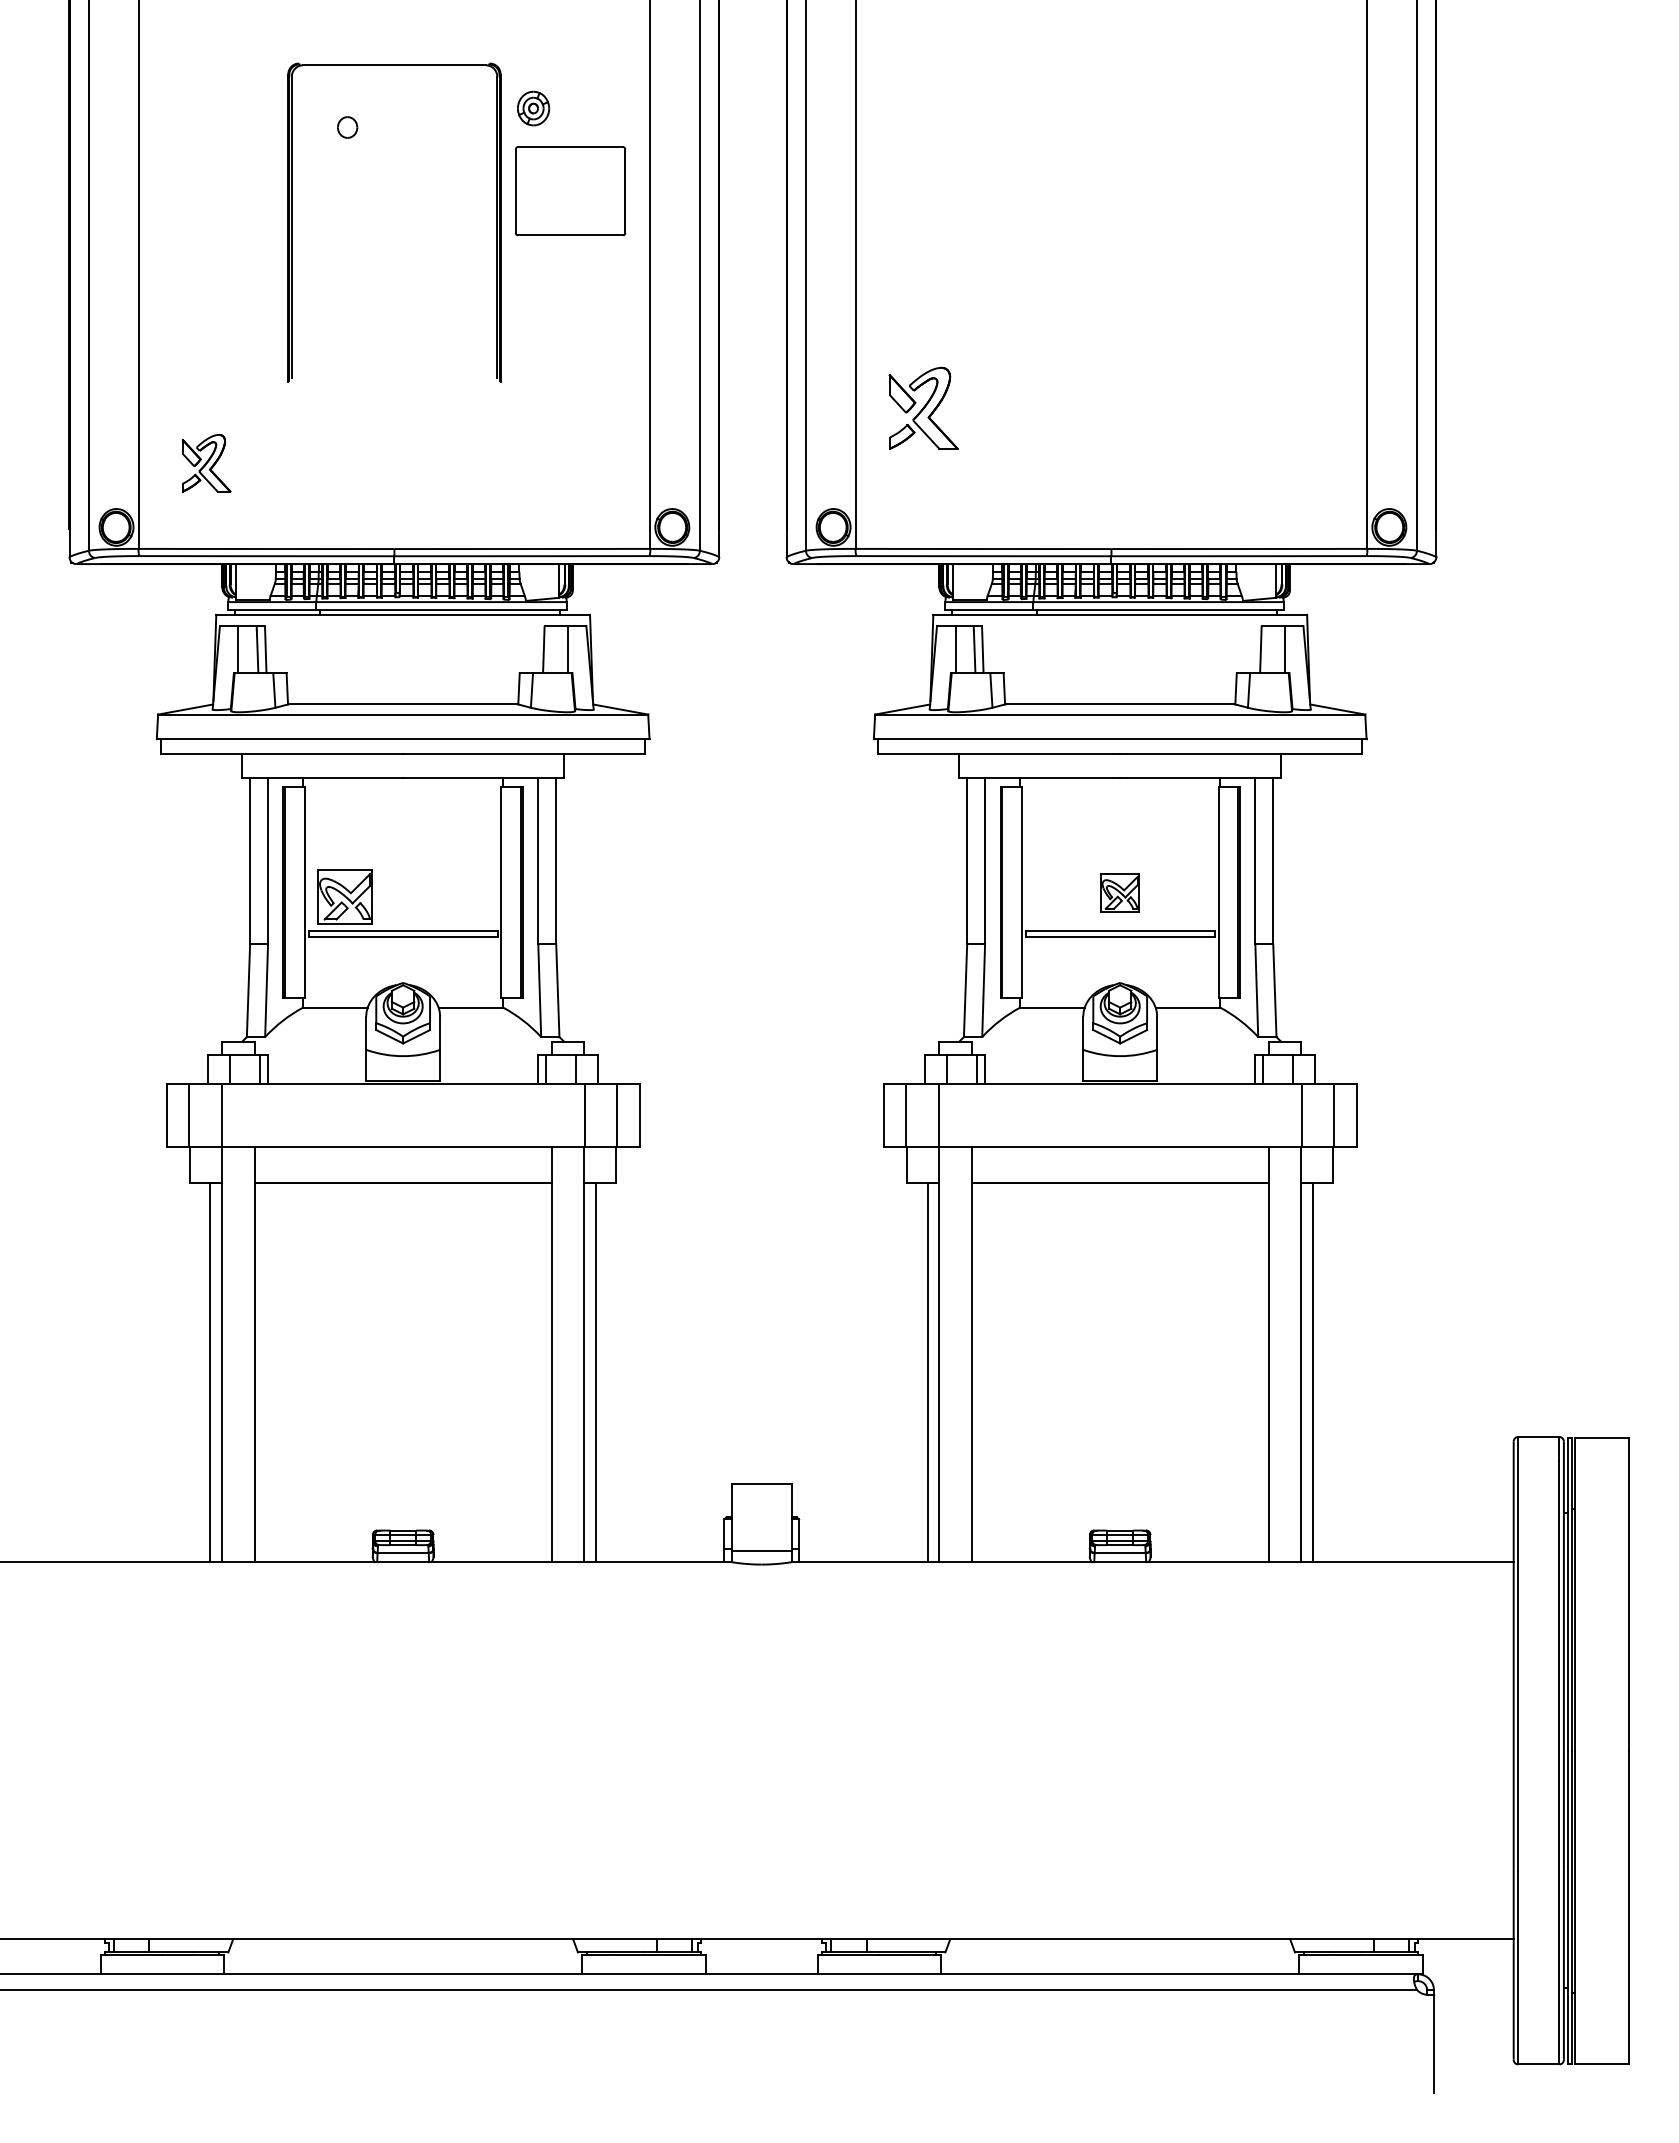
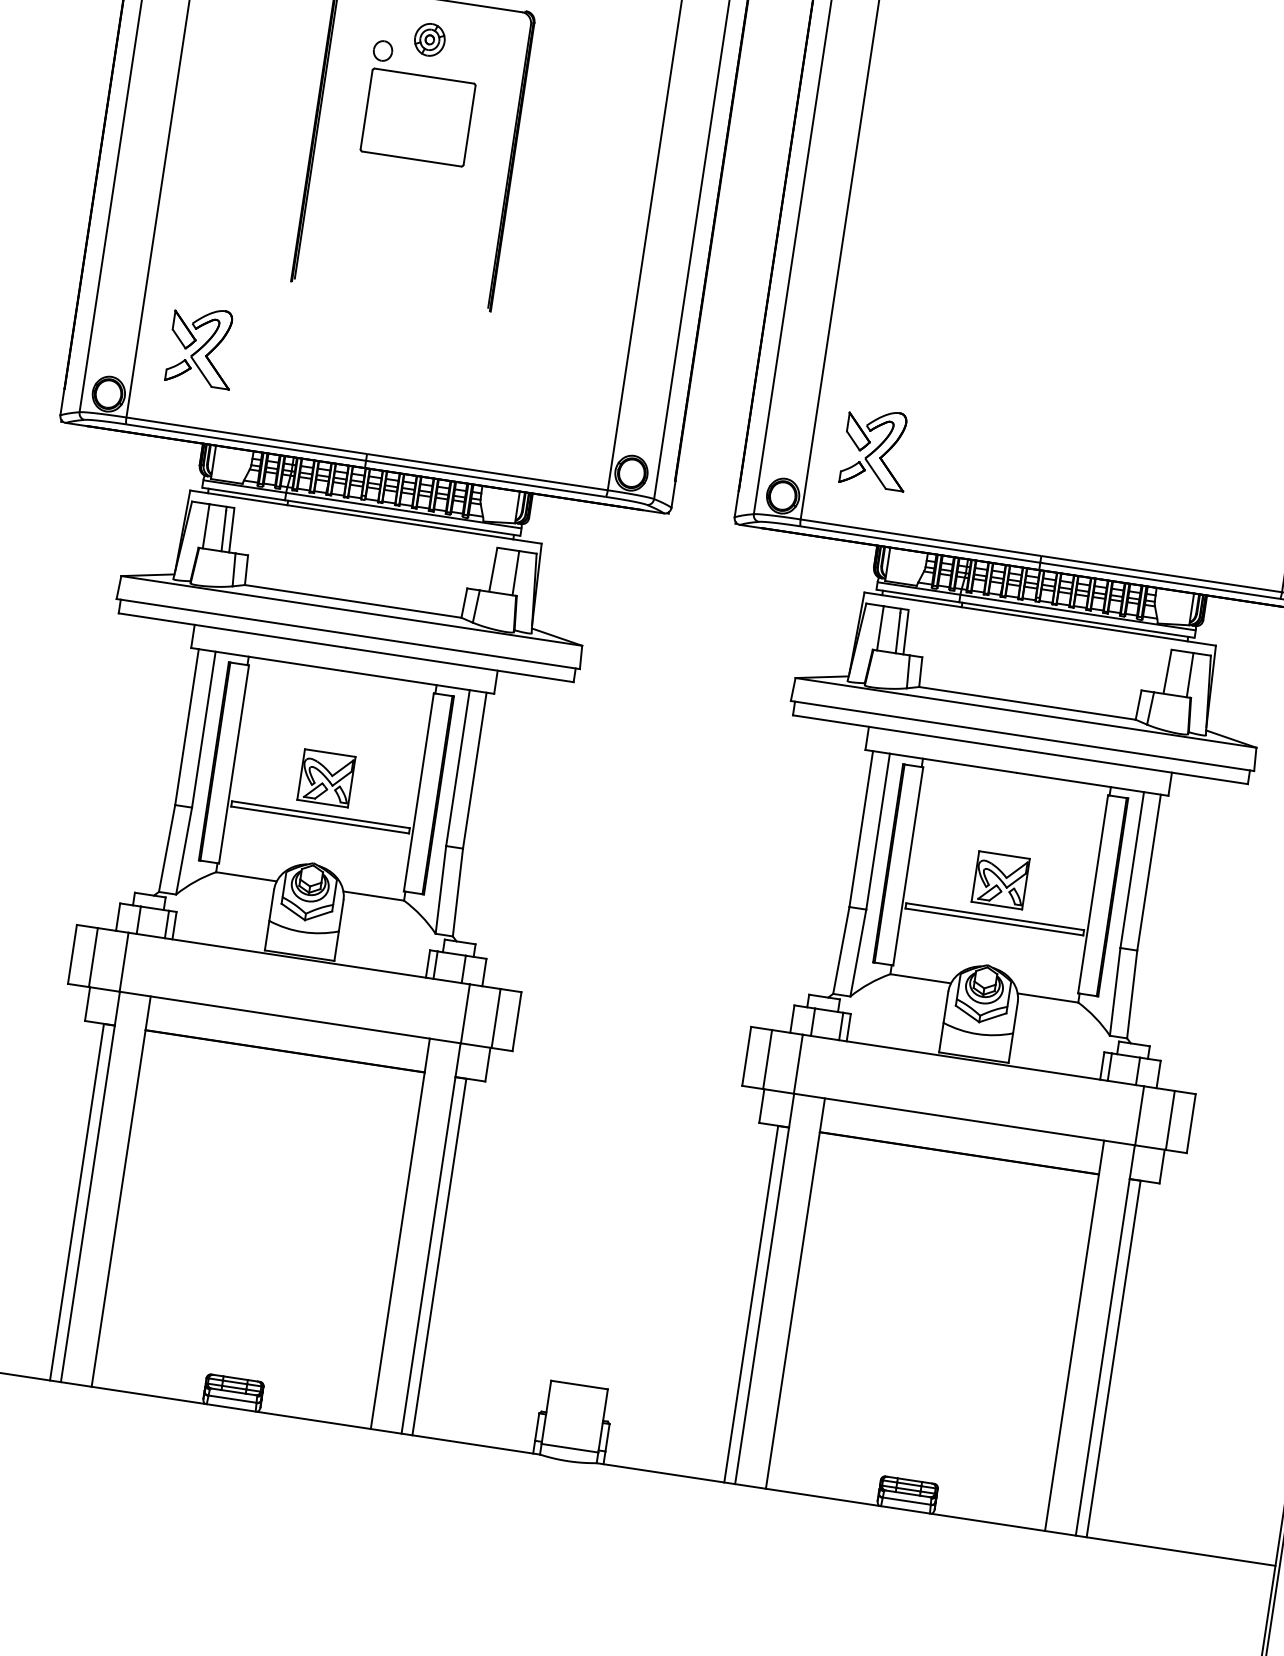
part: (533, 108) -> (429, 39), moved
part: (570, 191) -> (418, 117), moved
part: (923, 407) -> (876, 447), moved
part: (206, 462) -> (202, 345), size x1.43
part: (1119, 892) -> (1000, 880), size x1.43
part: (344, 896) -> (325, 778), moved

